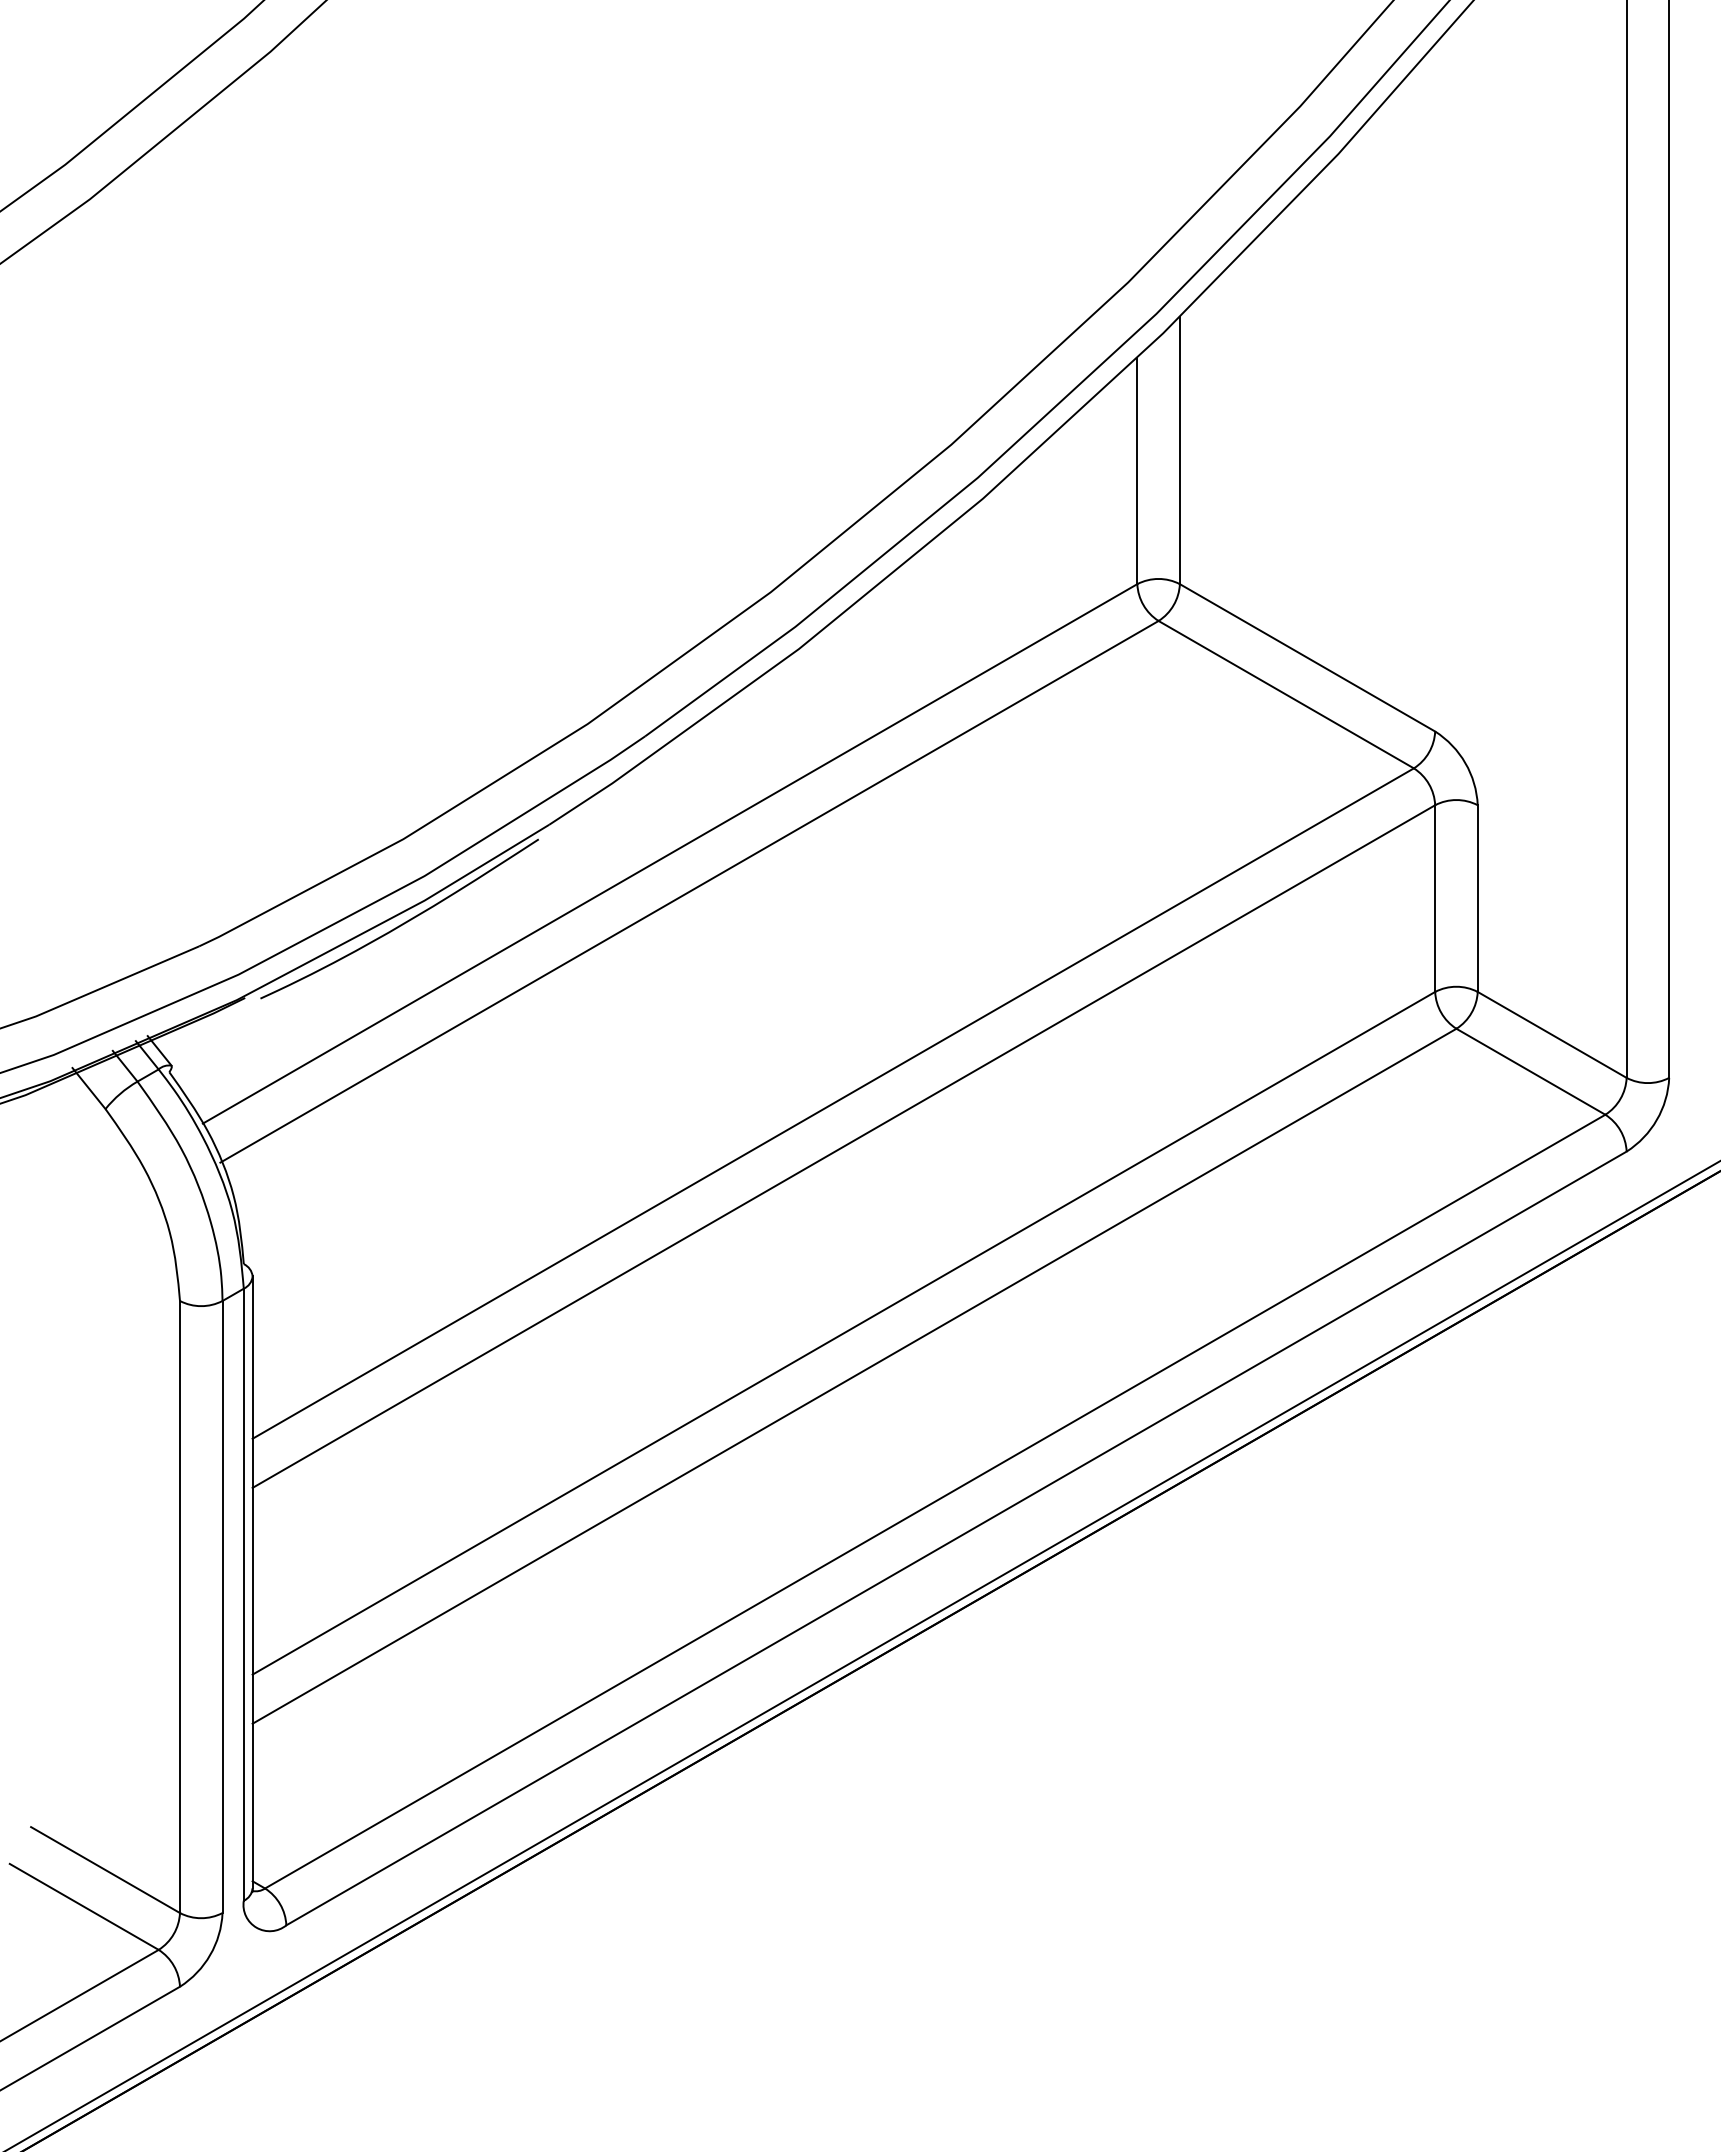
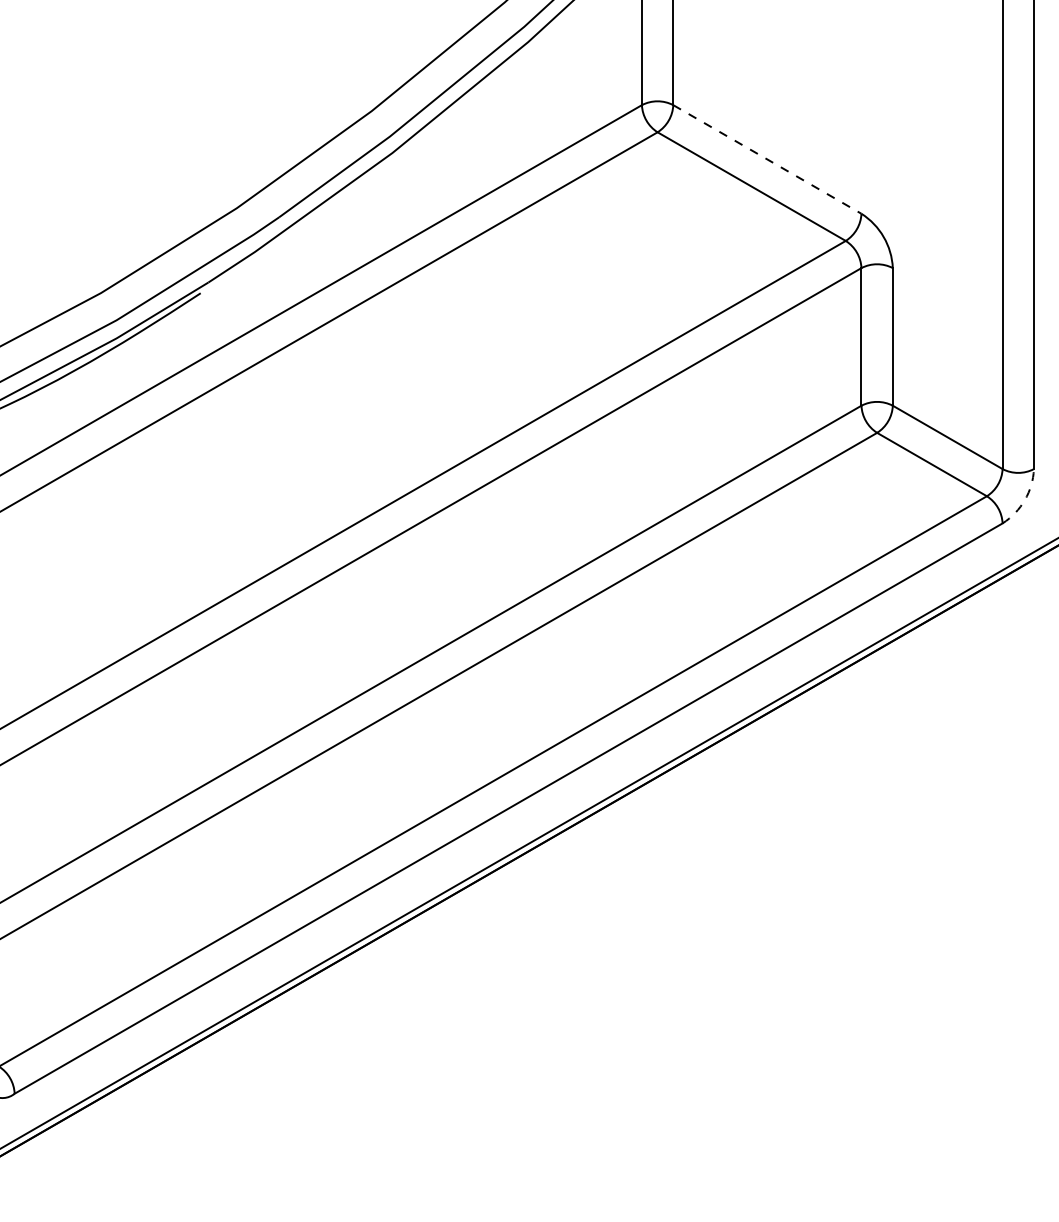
line: (1307, 658) -> (767, 159), solid -> dashed
arc: (1656, 1119) -> (1024, 499), solid -> dashed

